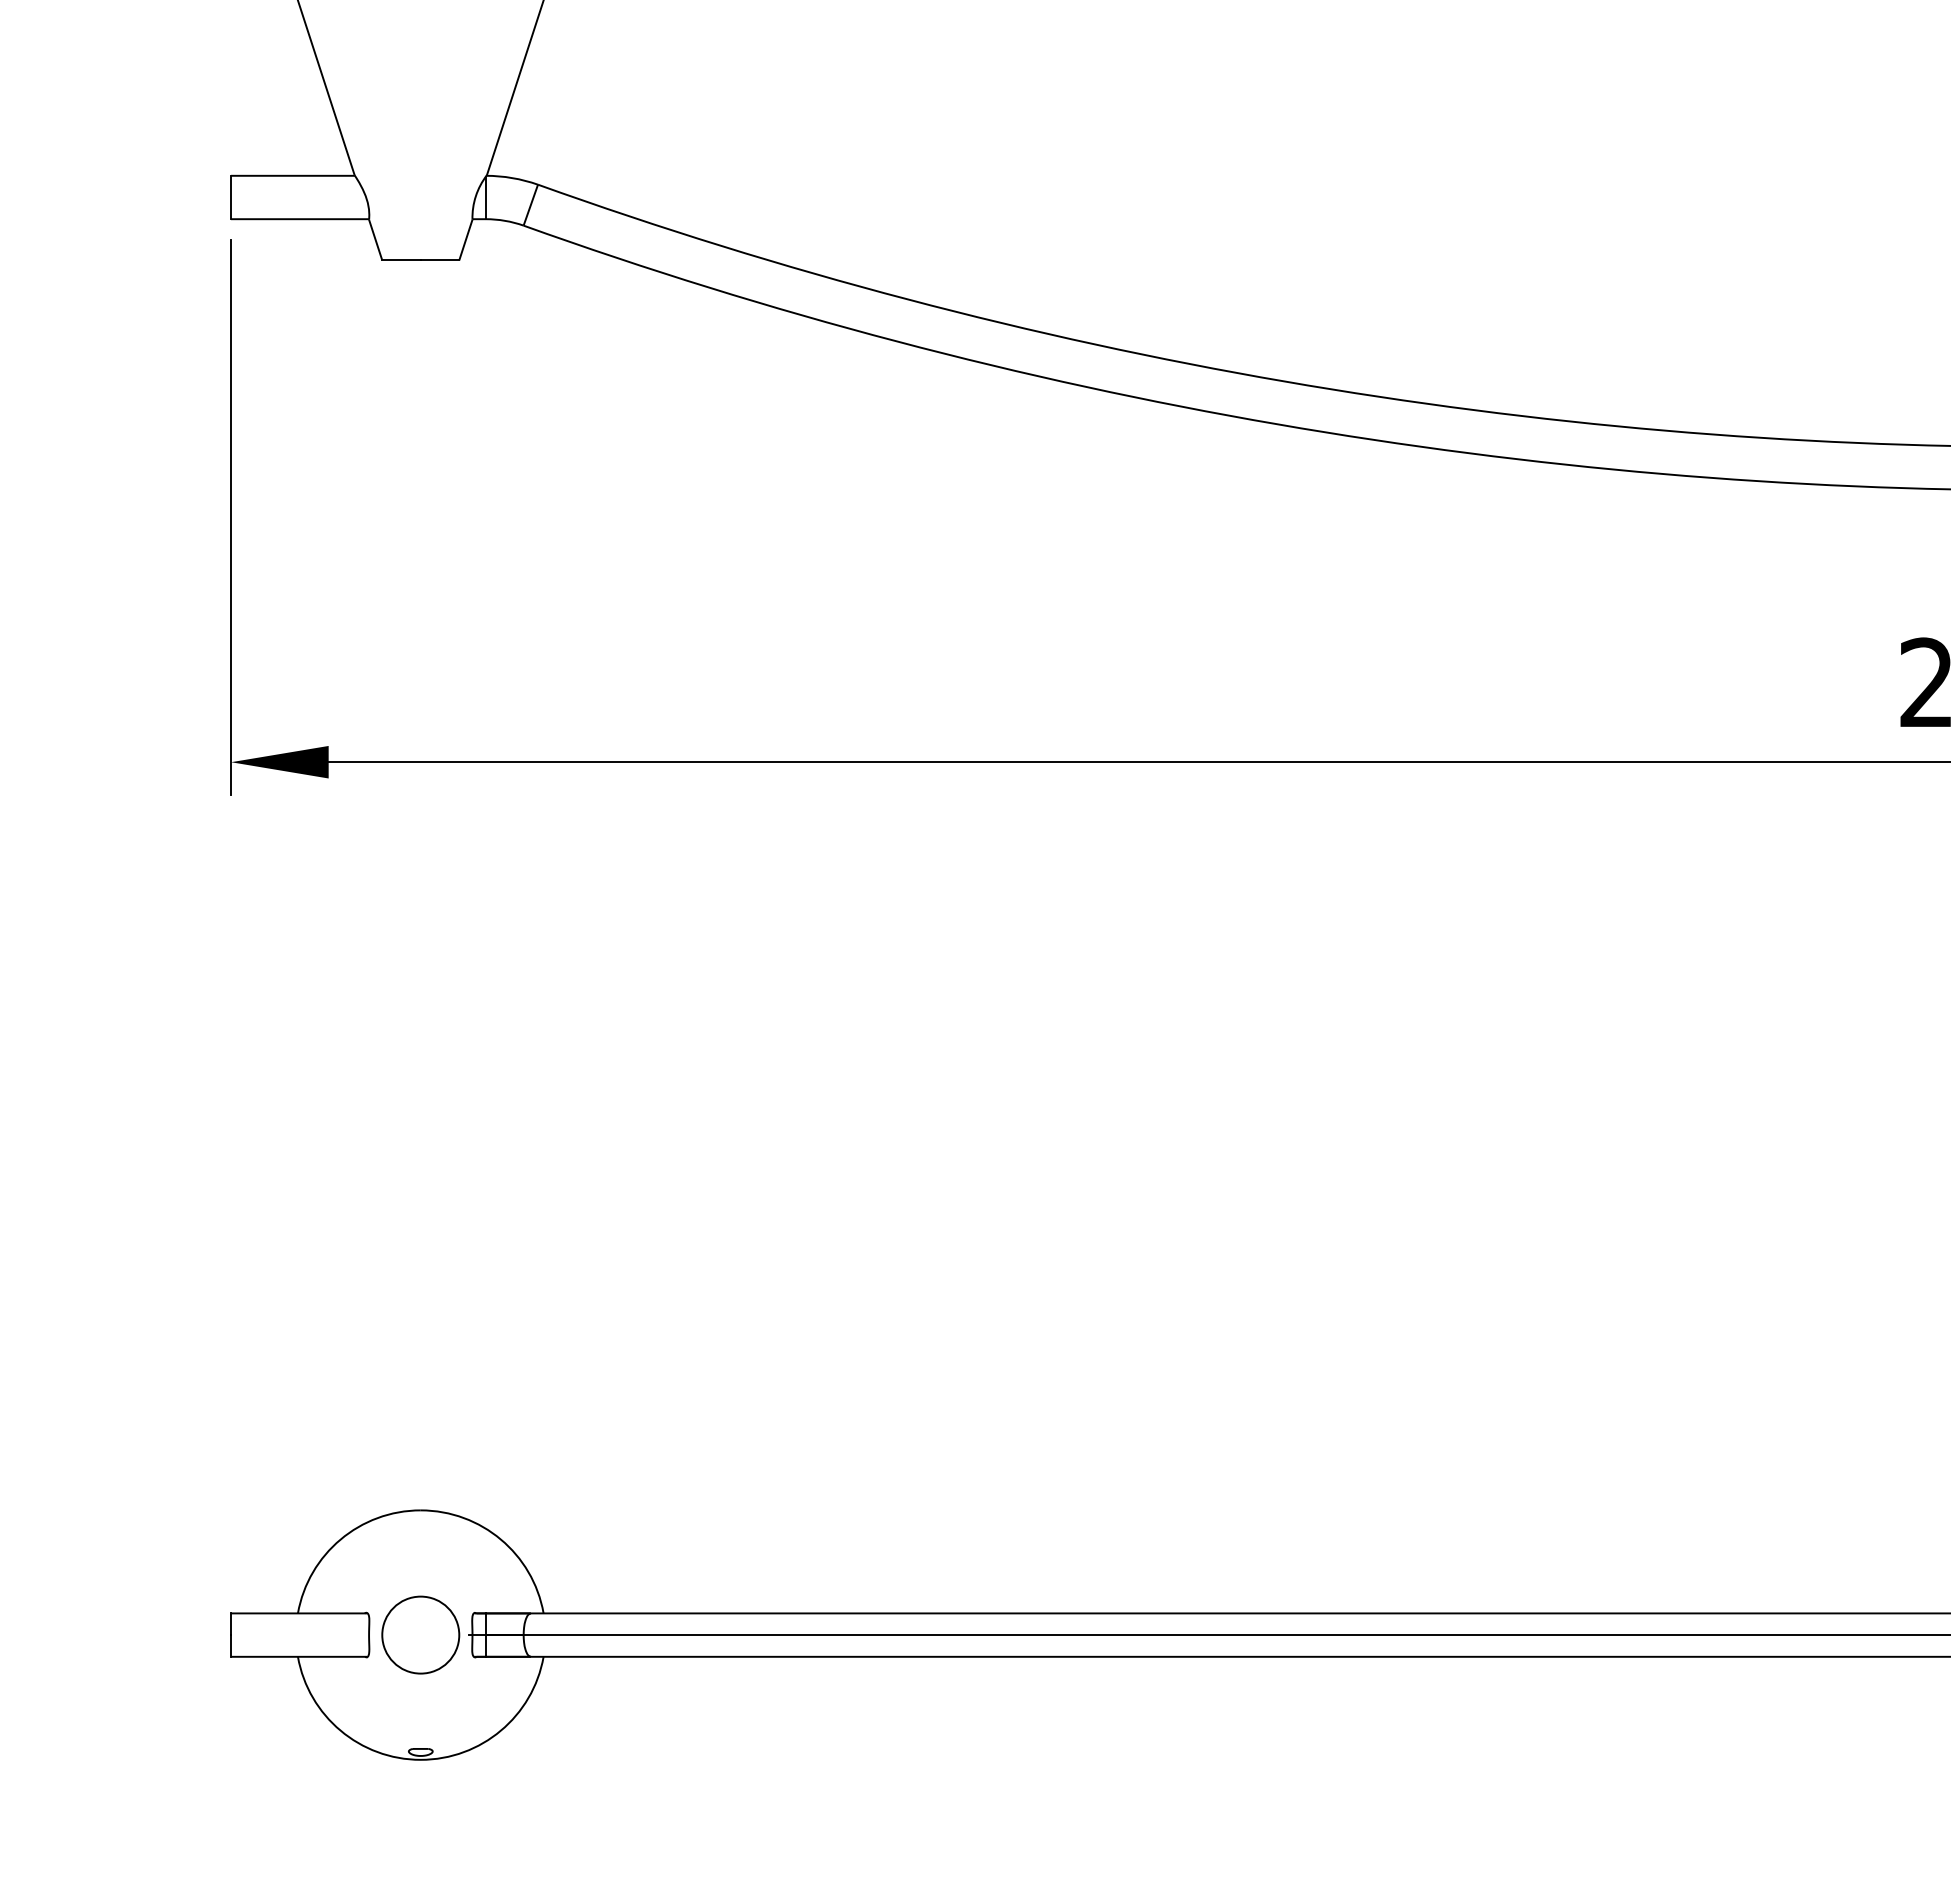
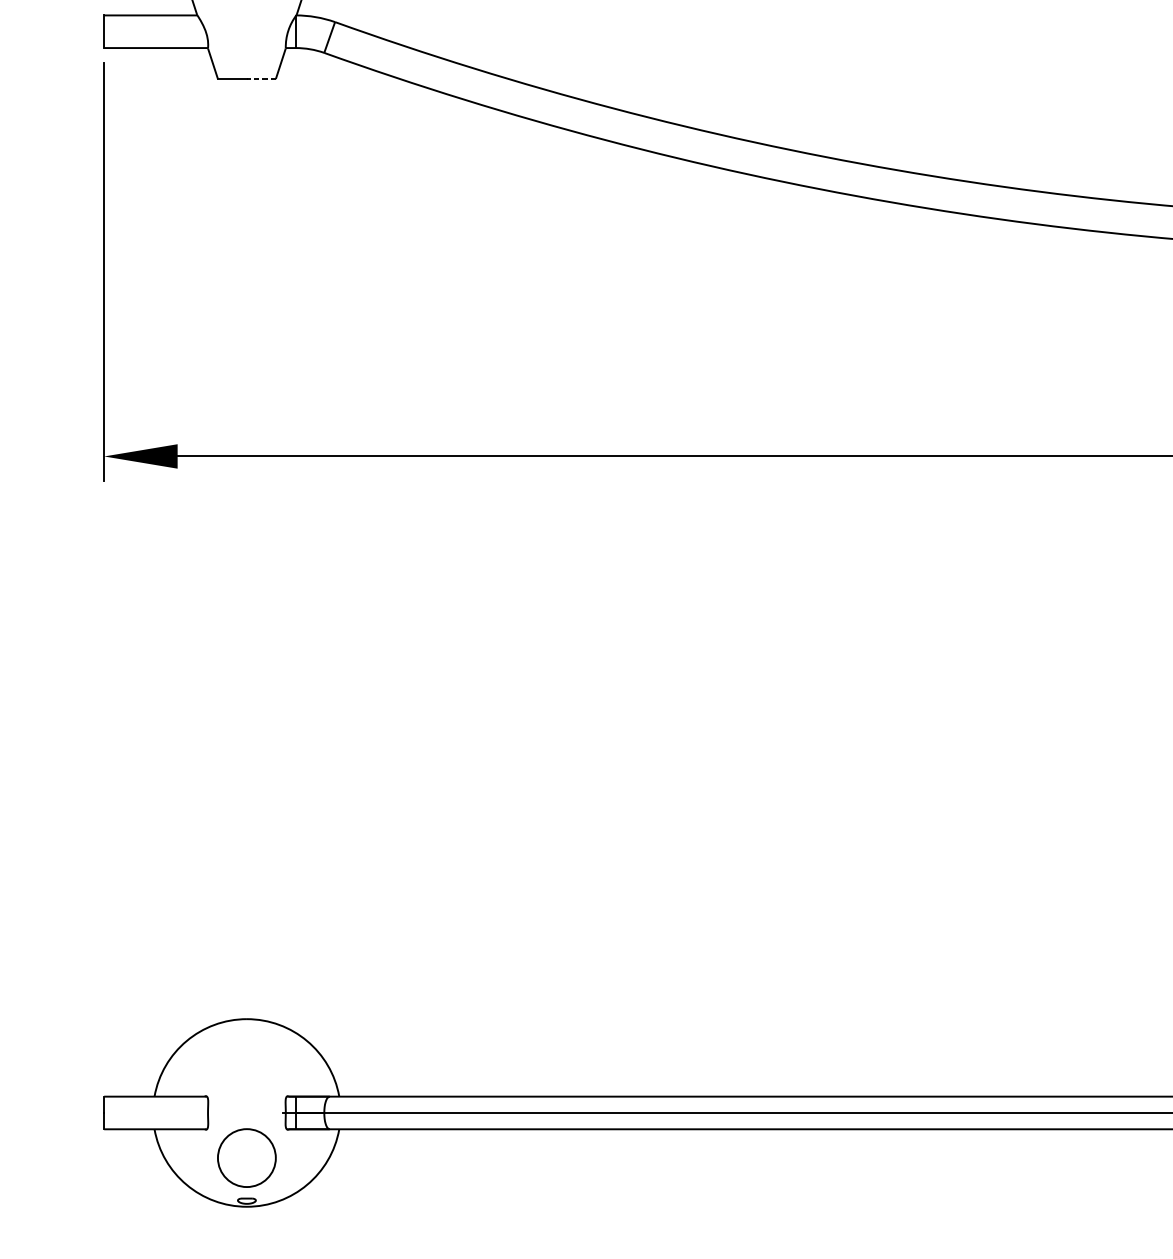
line: (439, 260) -> (260, 79), solid -> dashed
circle: (420, 1634) -> (246, 1157), moved

